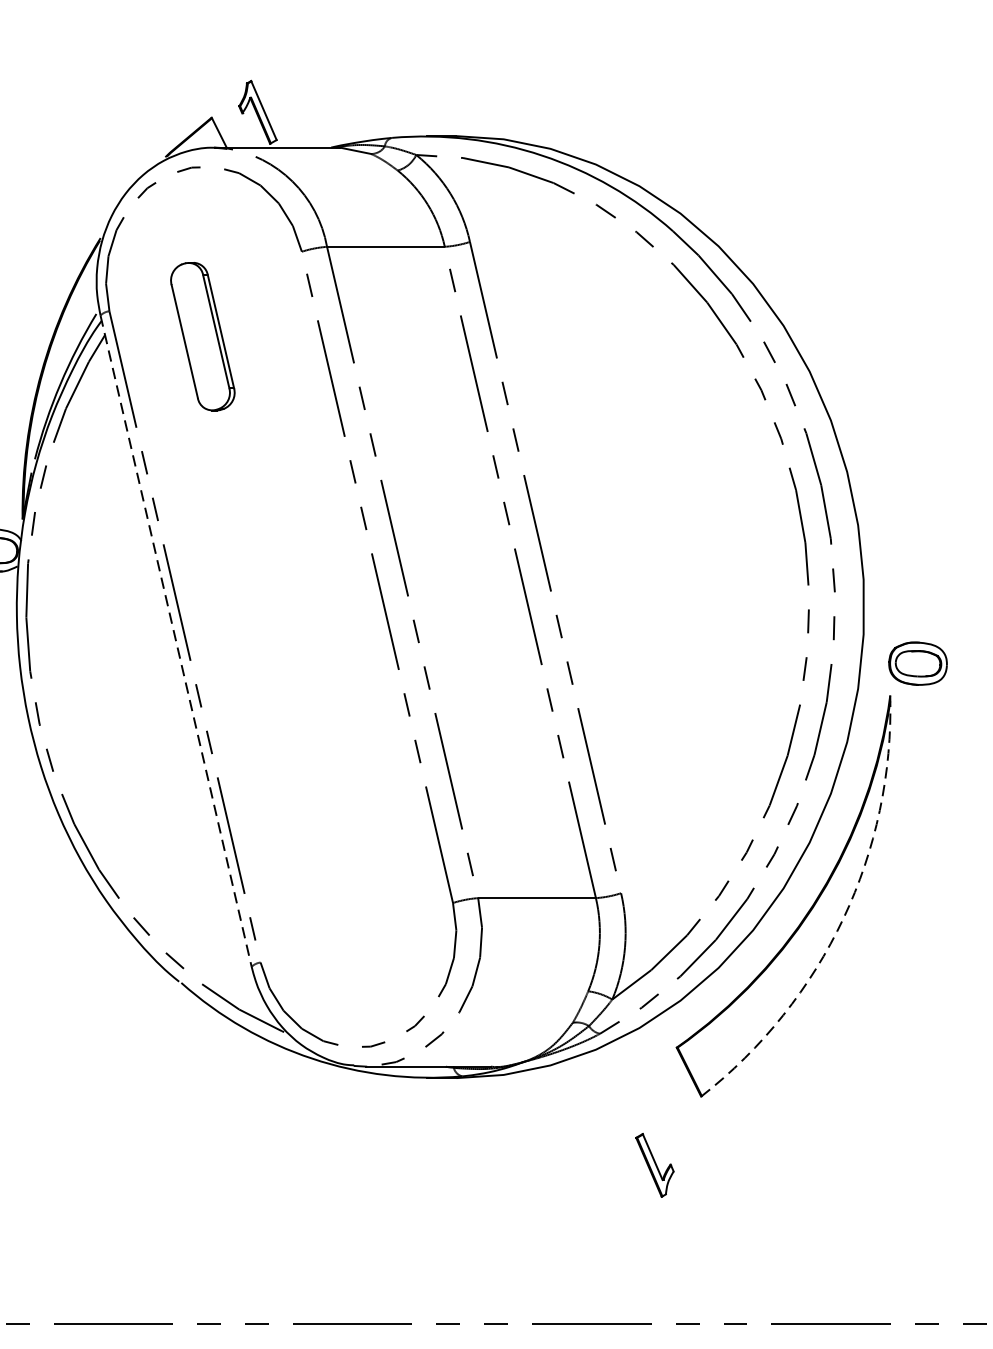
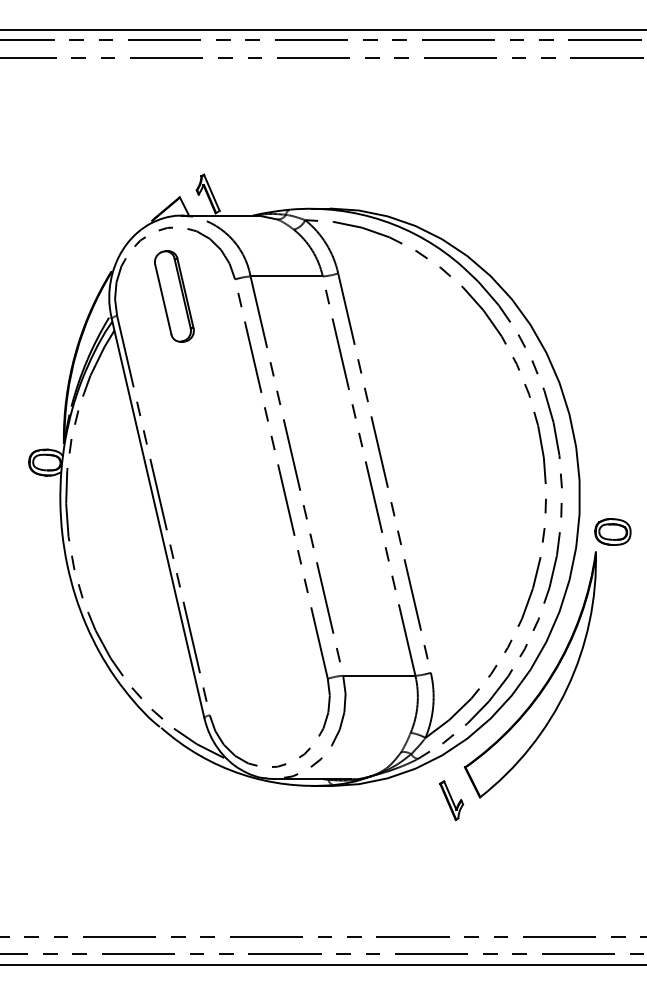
part: (203, 336) -> (174, 296), moved
line: (176, 641) -> (158, 518), dashed -> solid
arc: (843, 918) -> (567, 688), dashed -> solid
part: (654, 1165) -> (451, 800), moved

